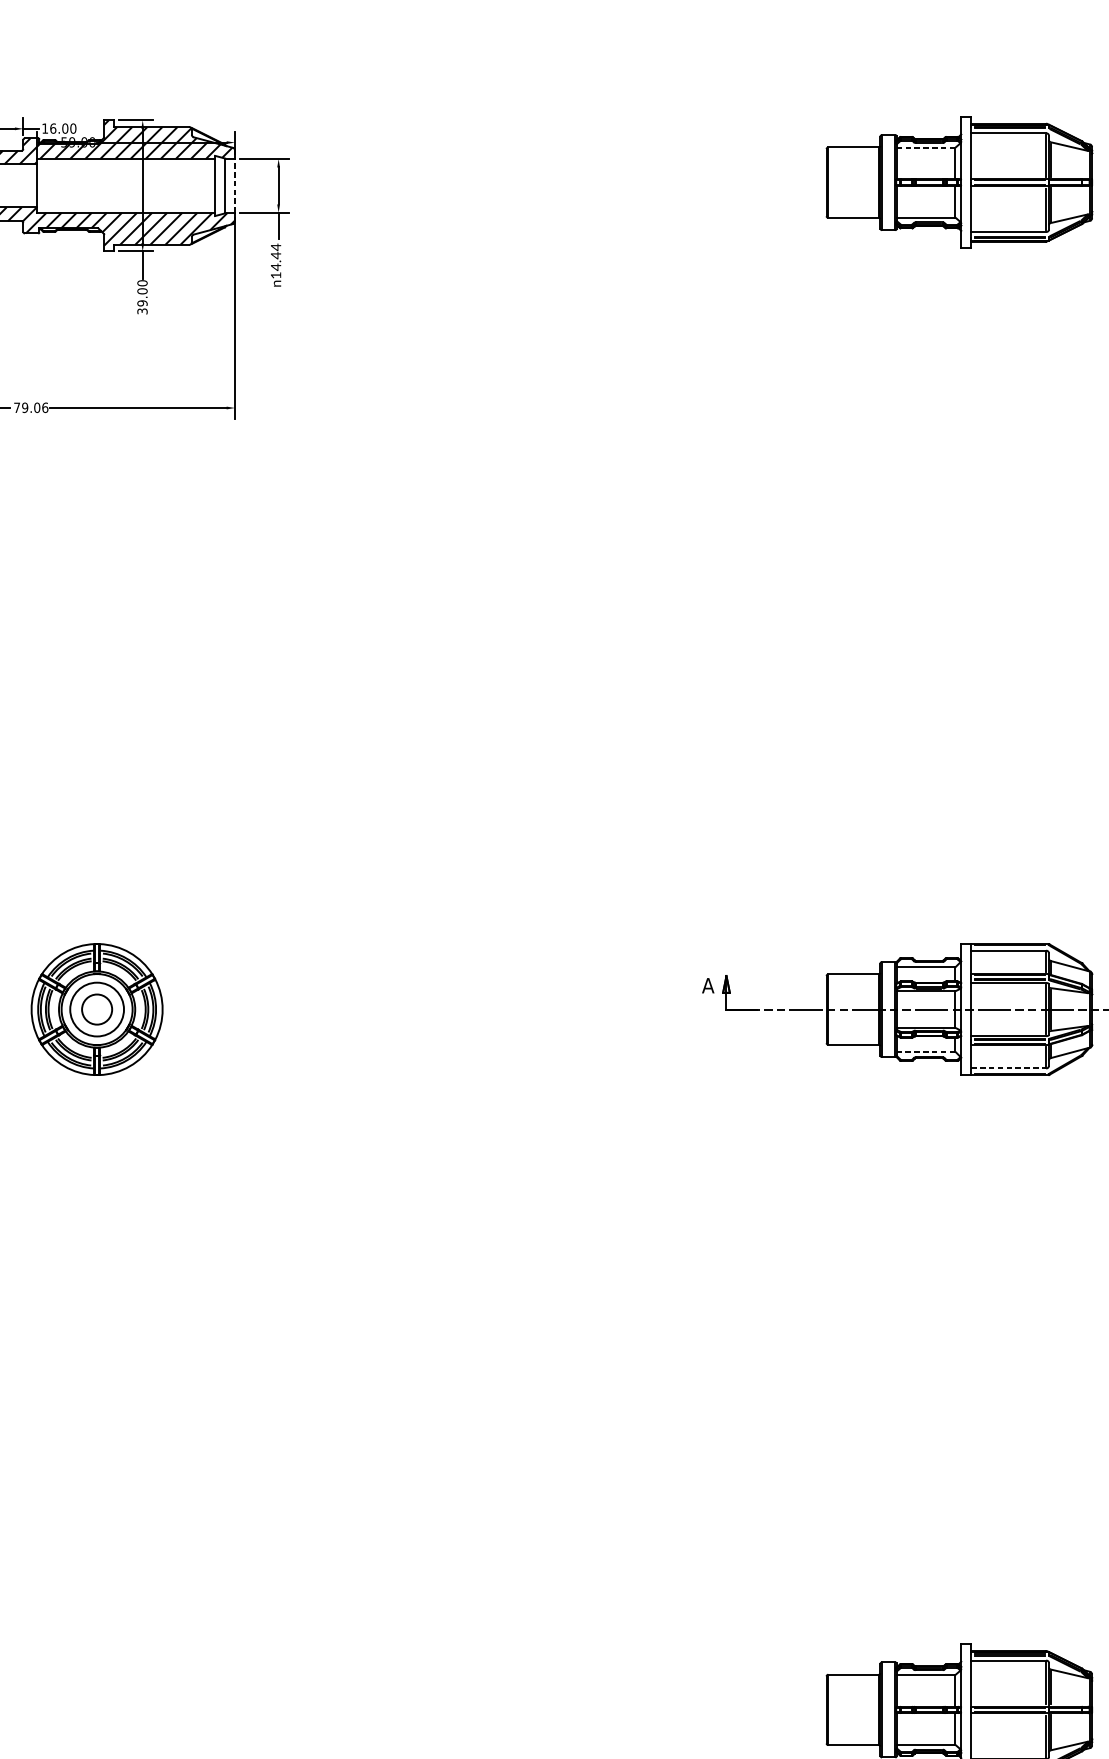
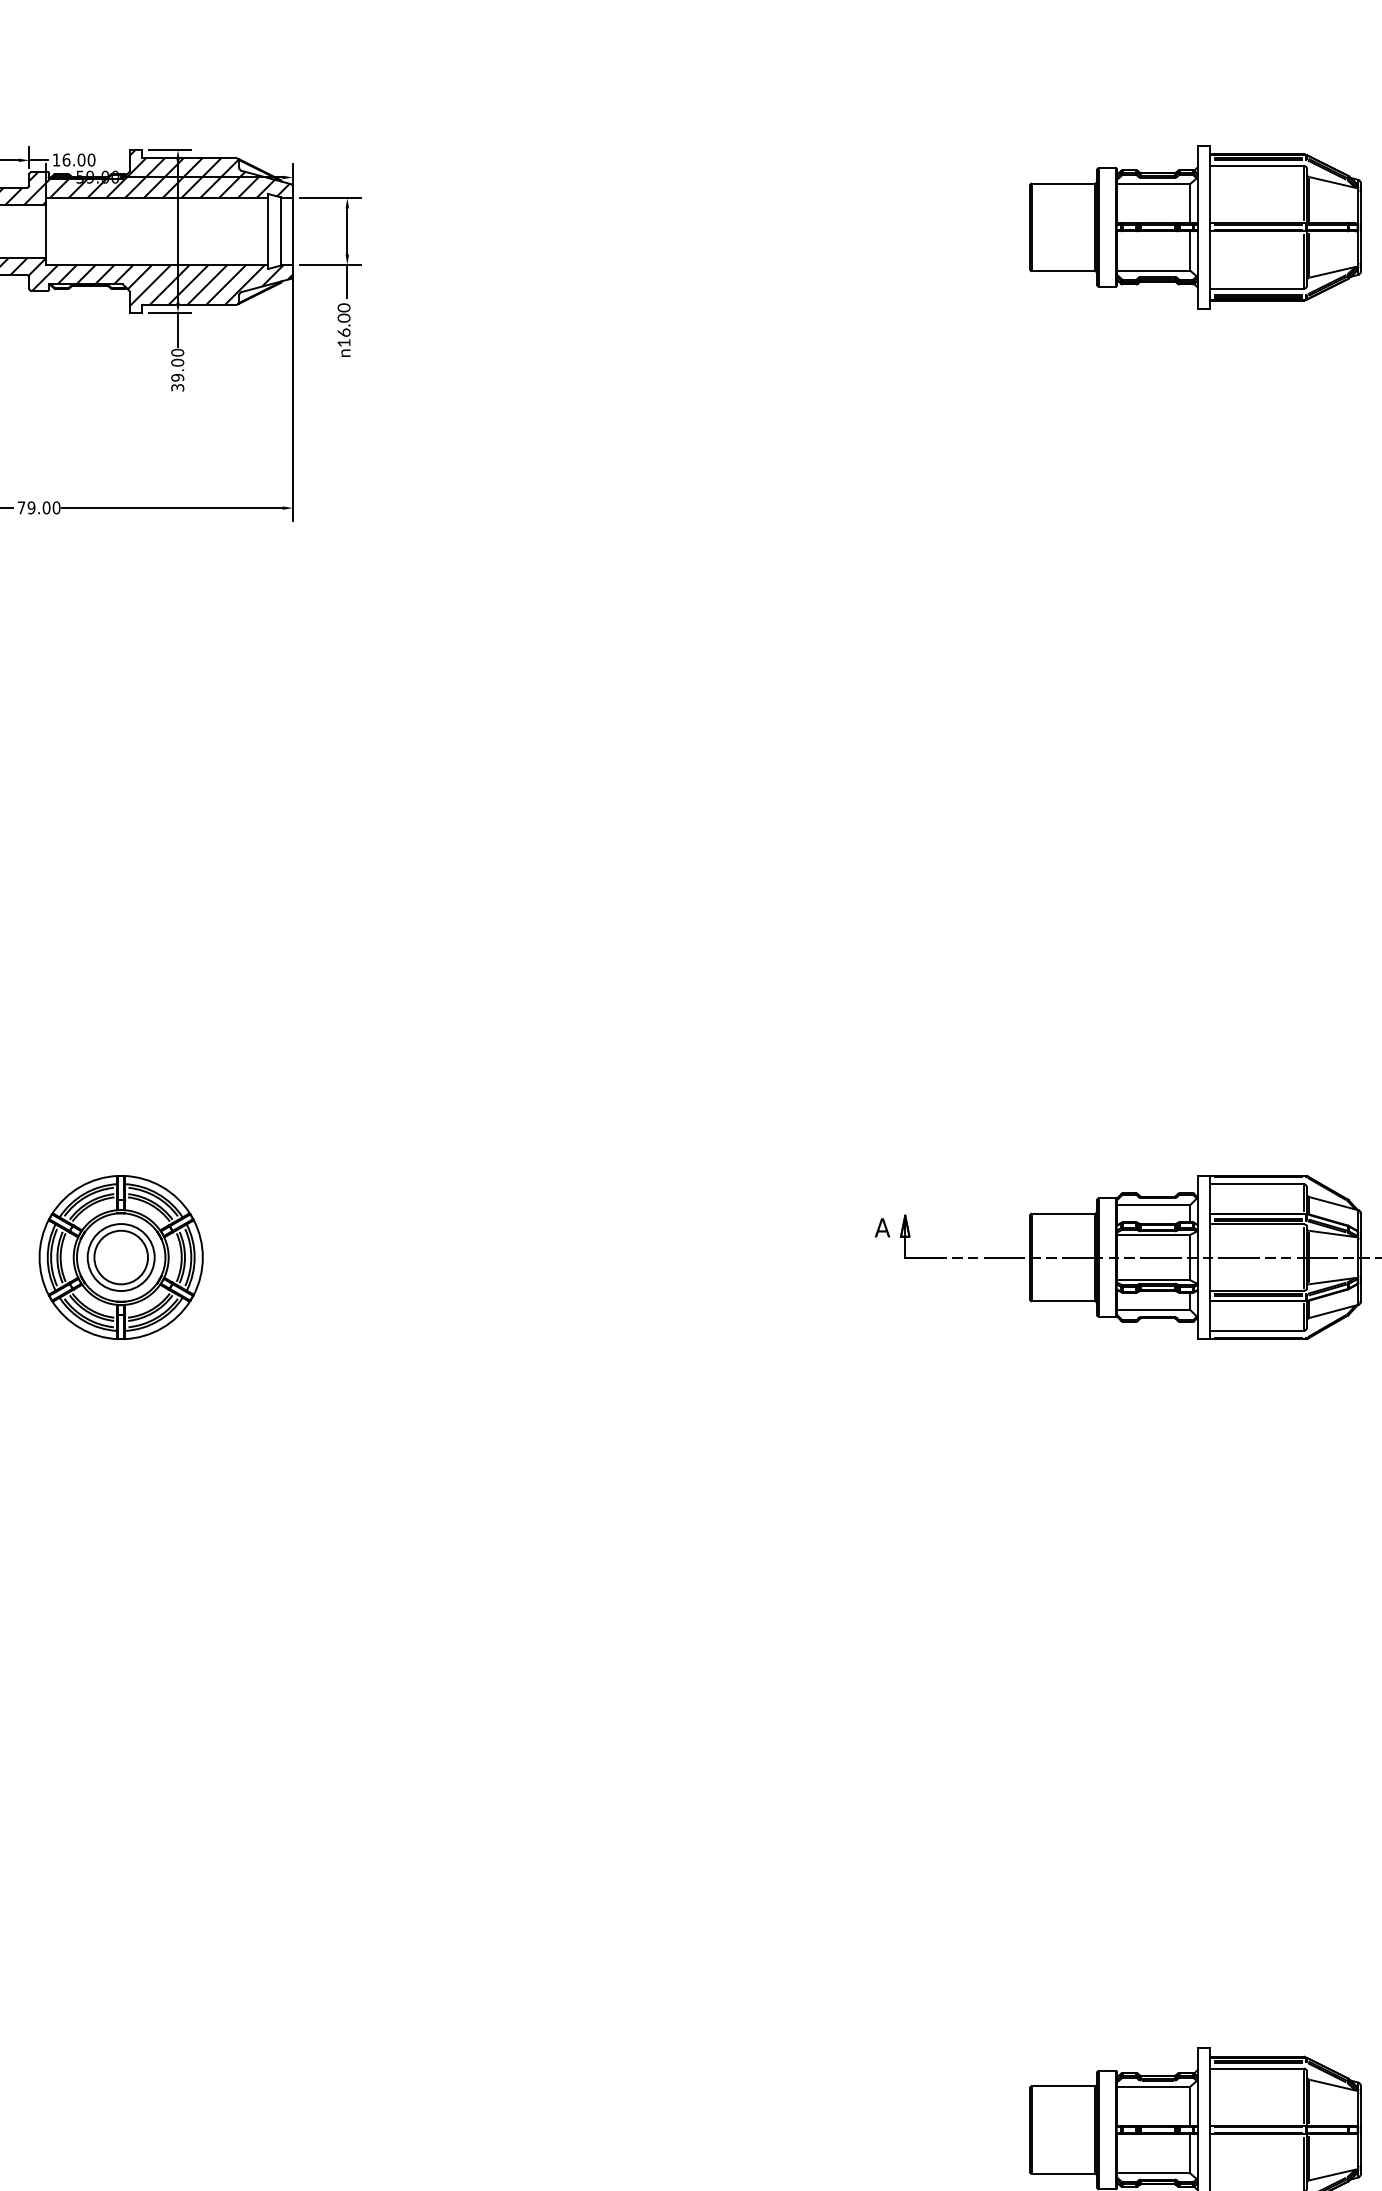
line: (925, 147) -> (1153, 183), dashed -> solid
line: (235, 185) -> (293, 231), dashed -> solid
text: (275, 257) -> (343, 320), 14.44 -> 16.00
text: (45, 407) -> (56, 507), 79.06 -> 79.00
circle: (97, 1009) -> (121, 1257), size x1.43
line: (925, 1052) -> (1153, 1310), dashed -> solid
line: (1008, 1068) -> (1256, 1330), dashed -> solid

